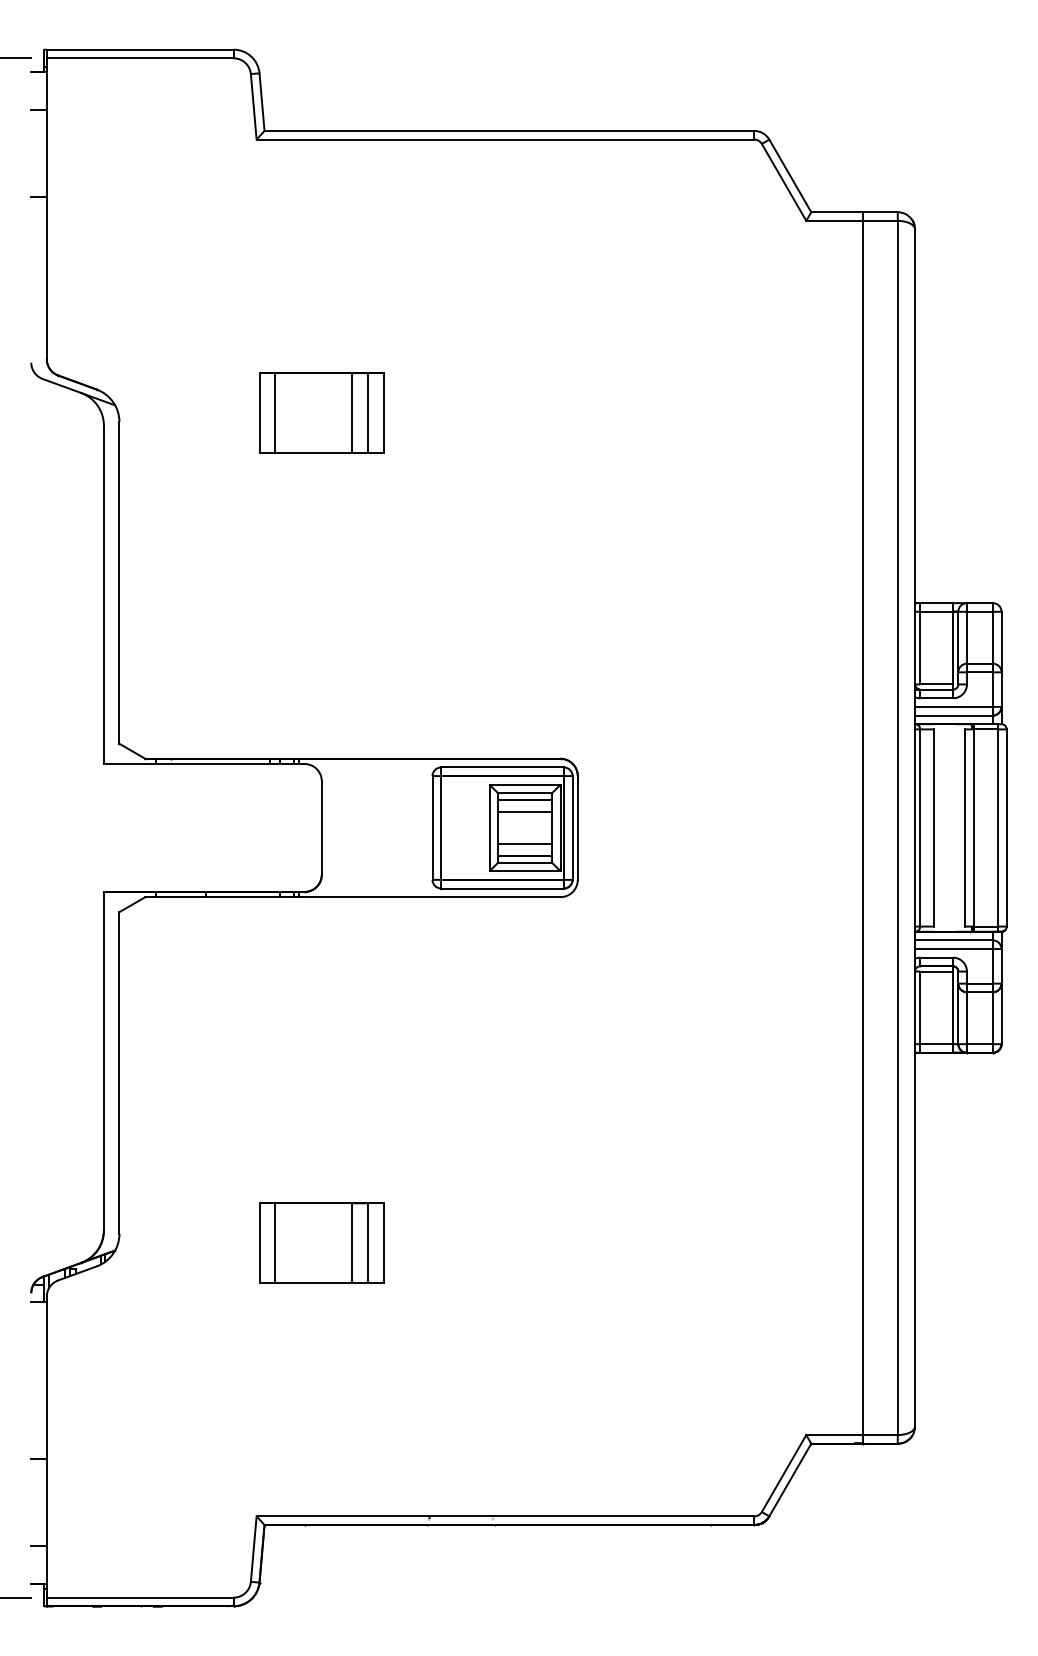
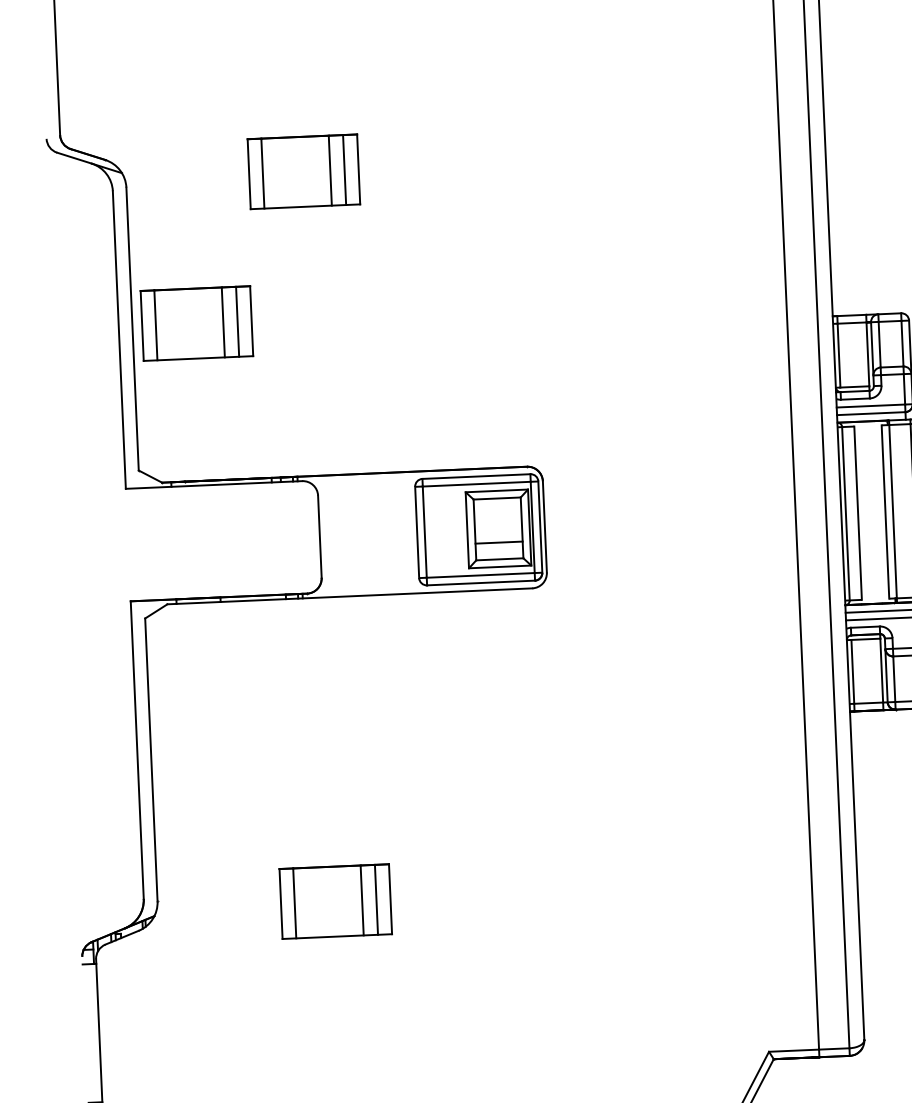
part: (192, 579) -> (196, 323), added
line: (524, 800) -> (496, 504), removed
line: (524, 812) -> (497, 515), removed
line: (524, 855) -> (499, 553), removed

